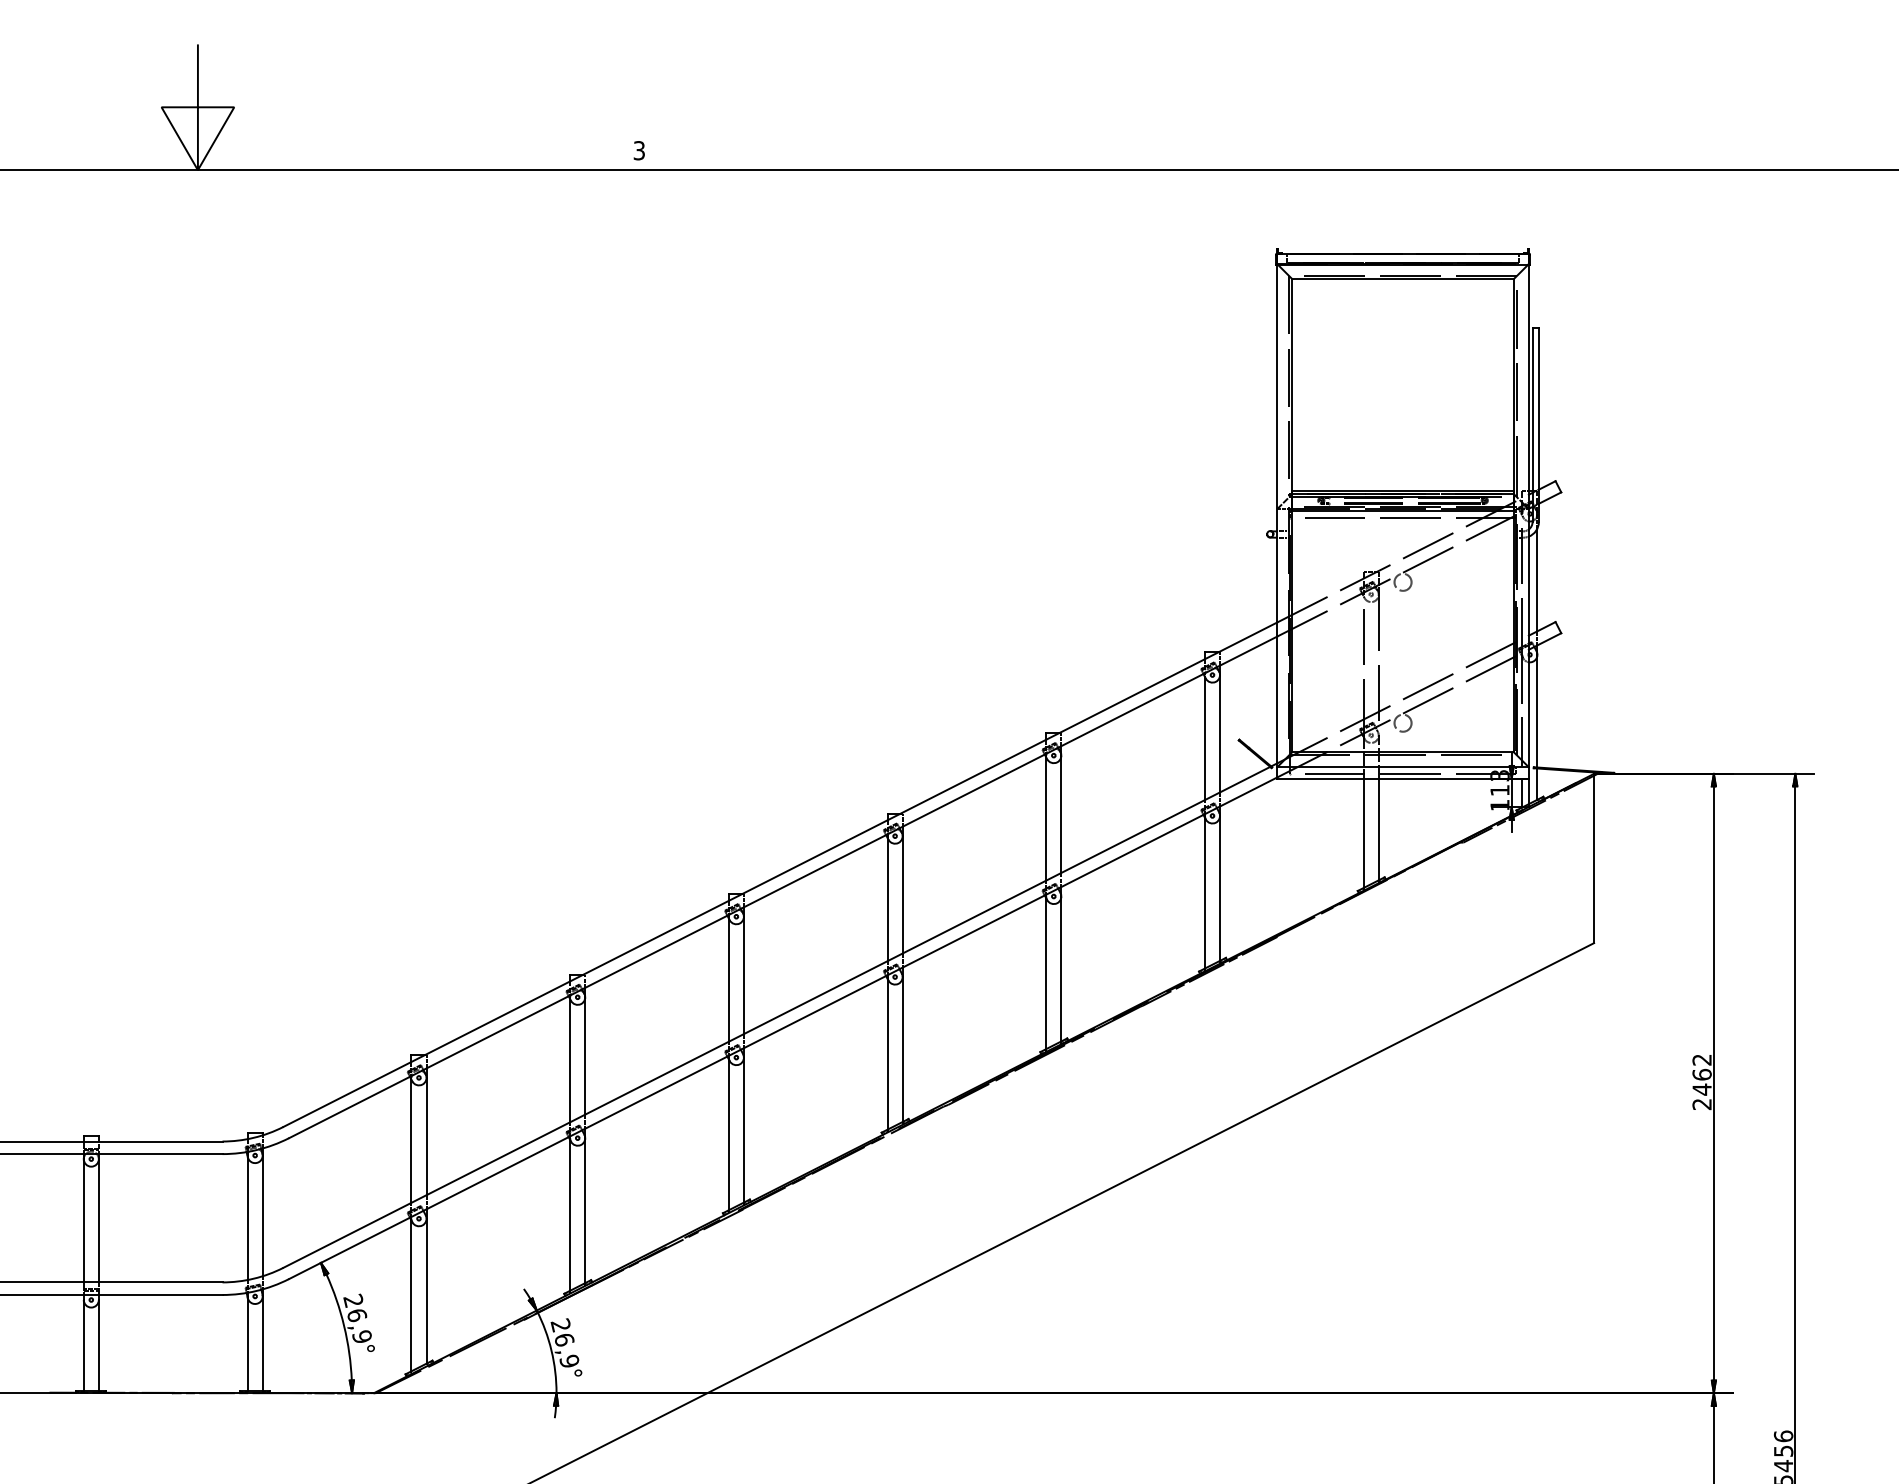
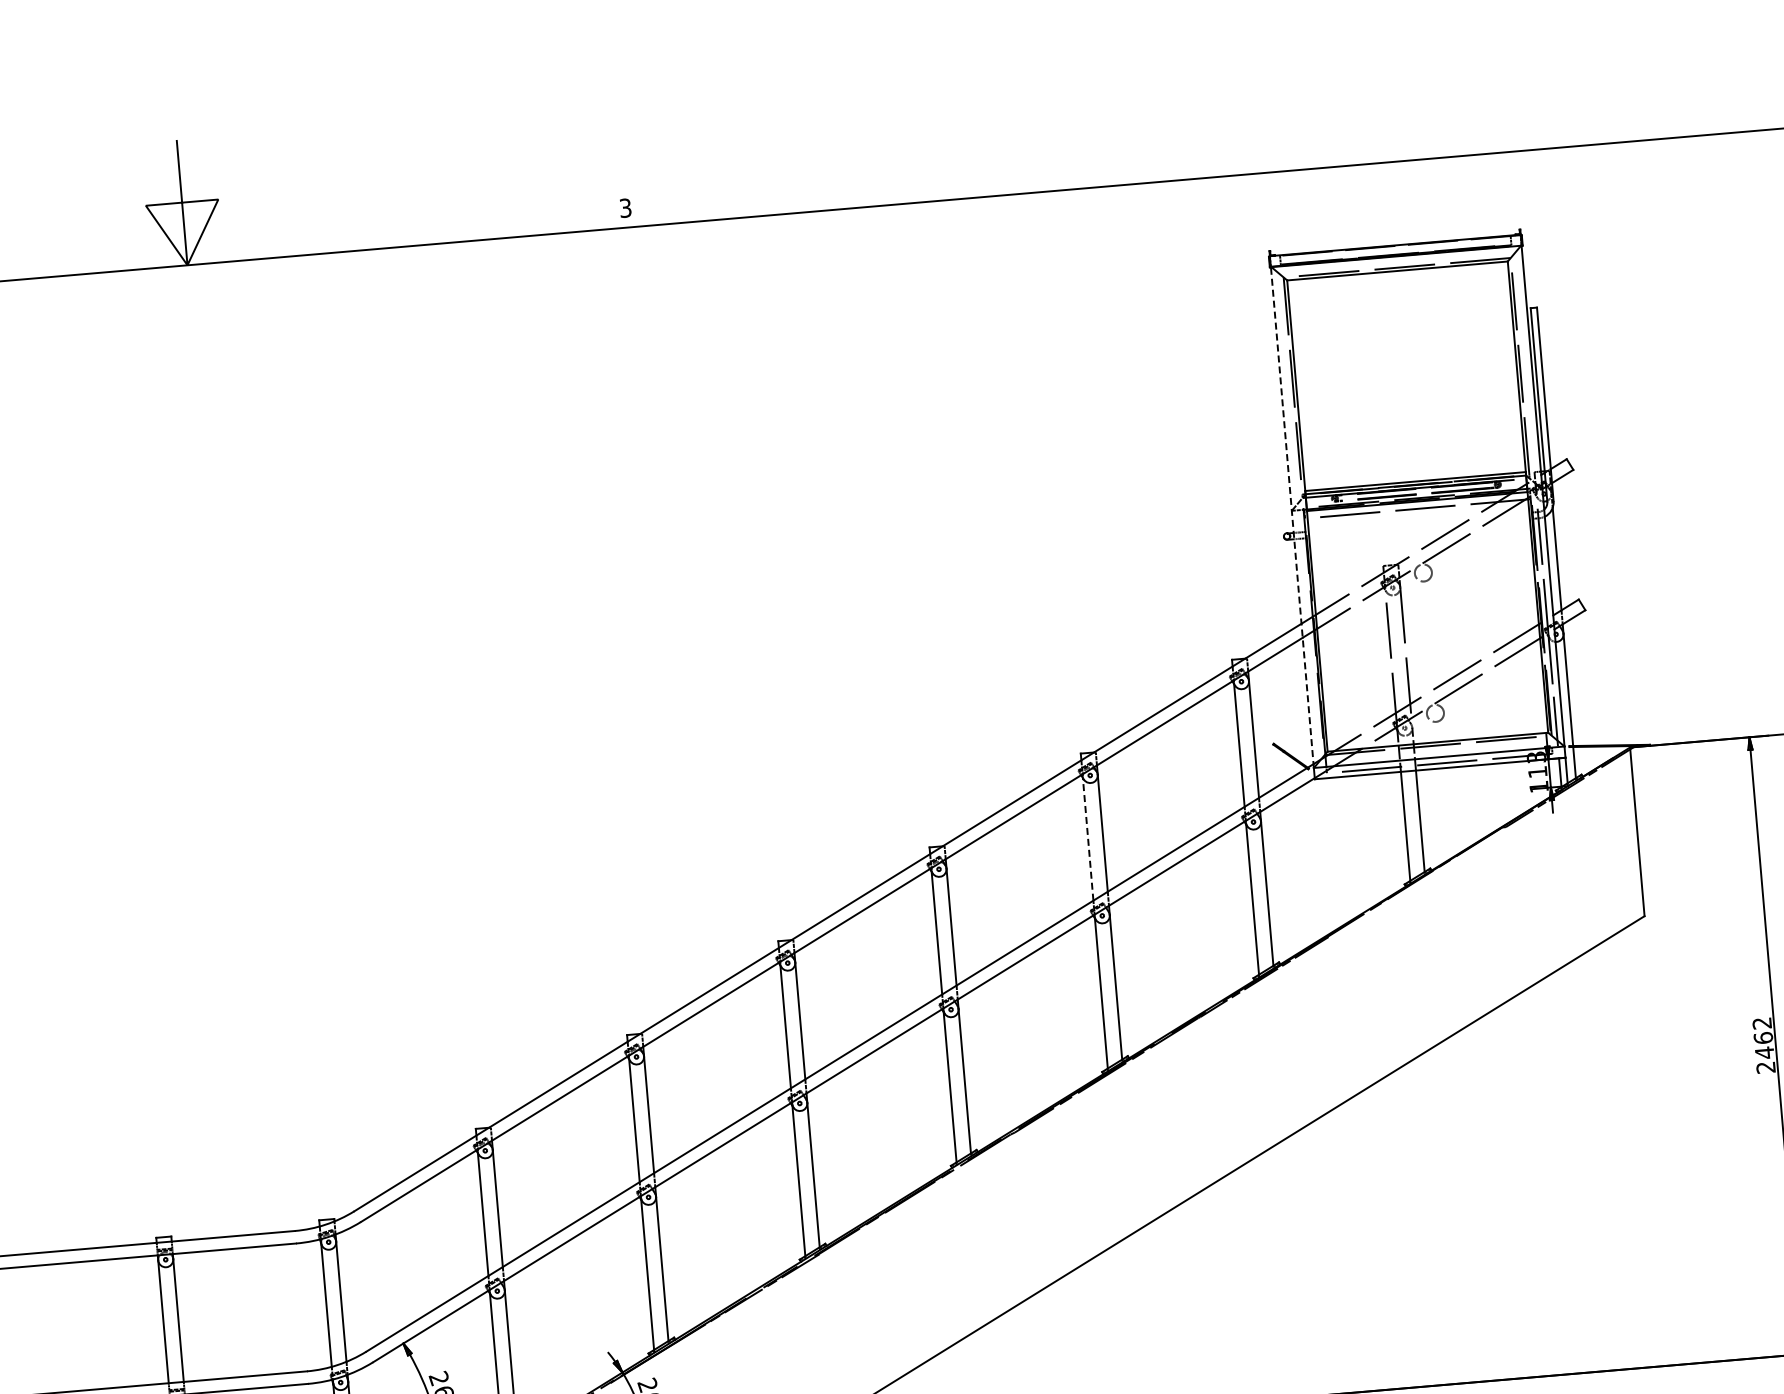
line: (1277, 515) -> (1292, 517), solid -> dashed
line: (1046, 819) -> (1088, 839), solid -> dashed

